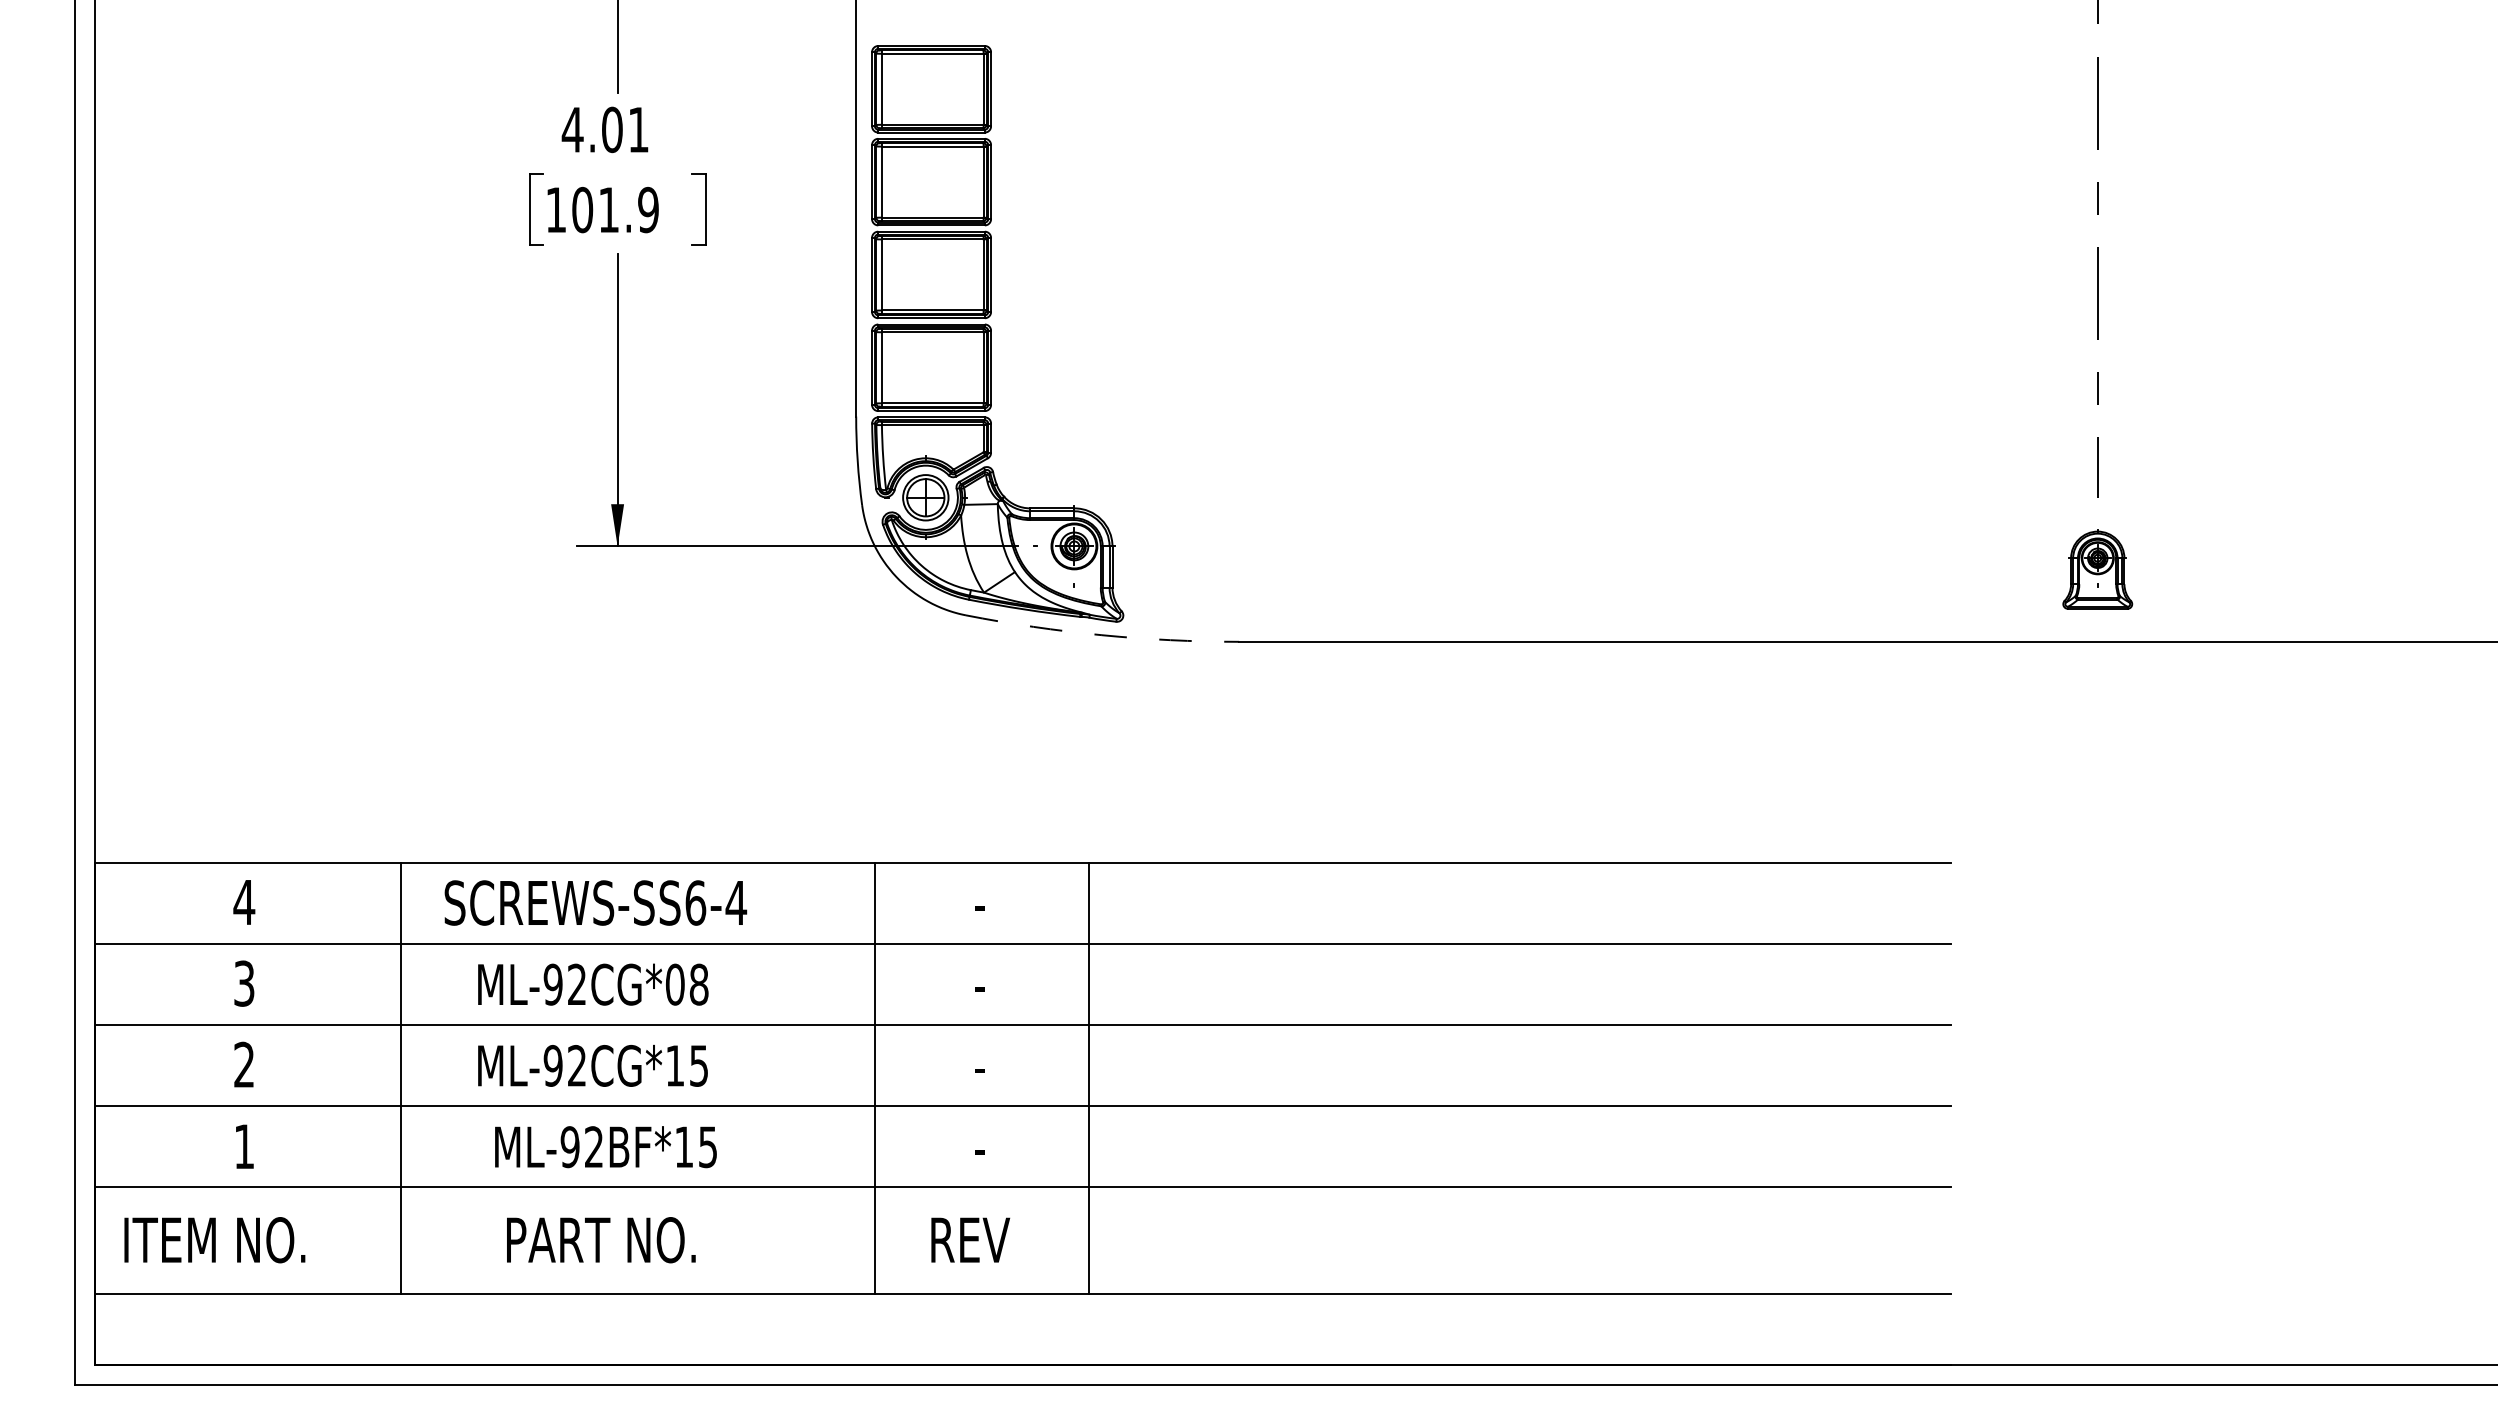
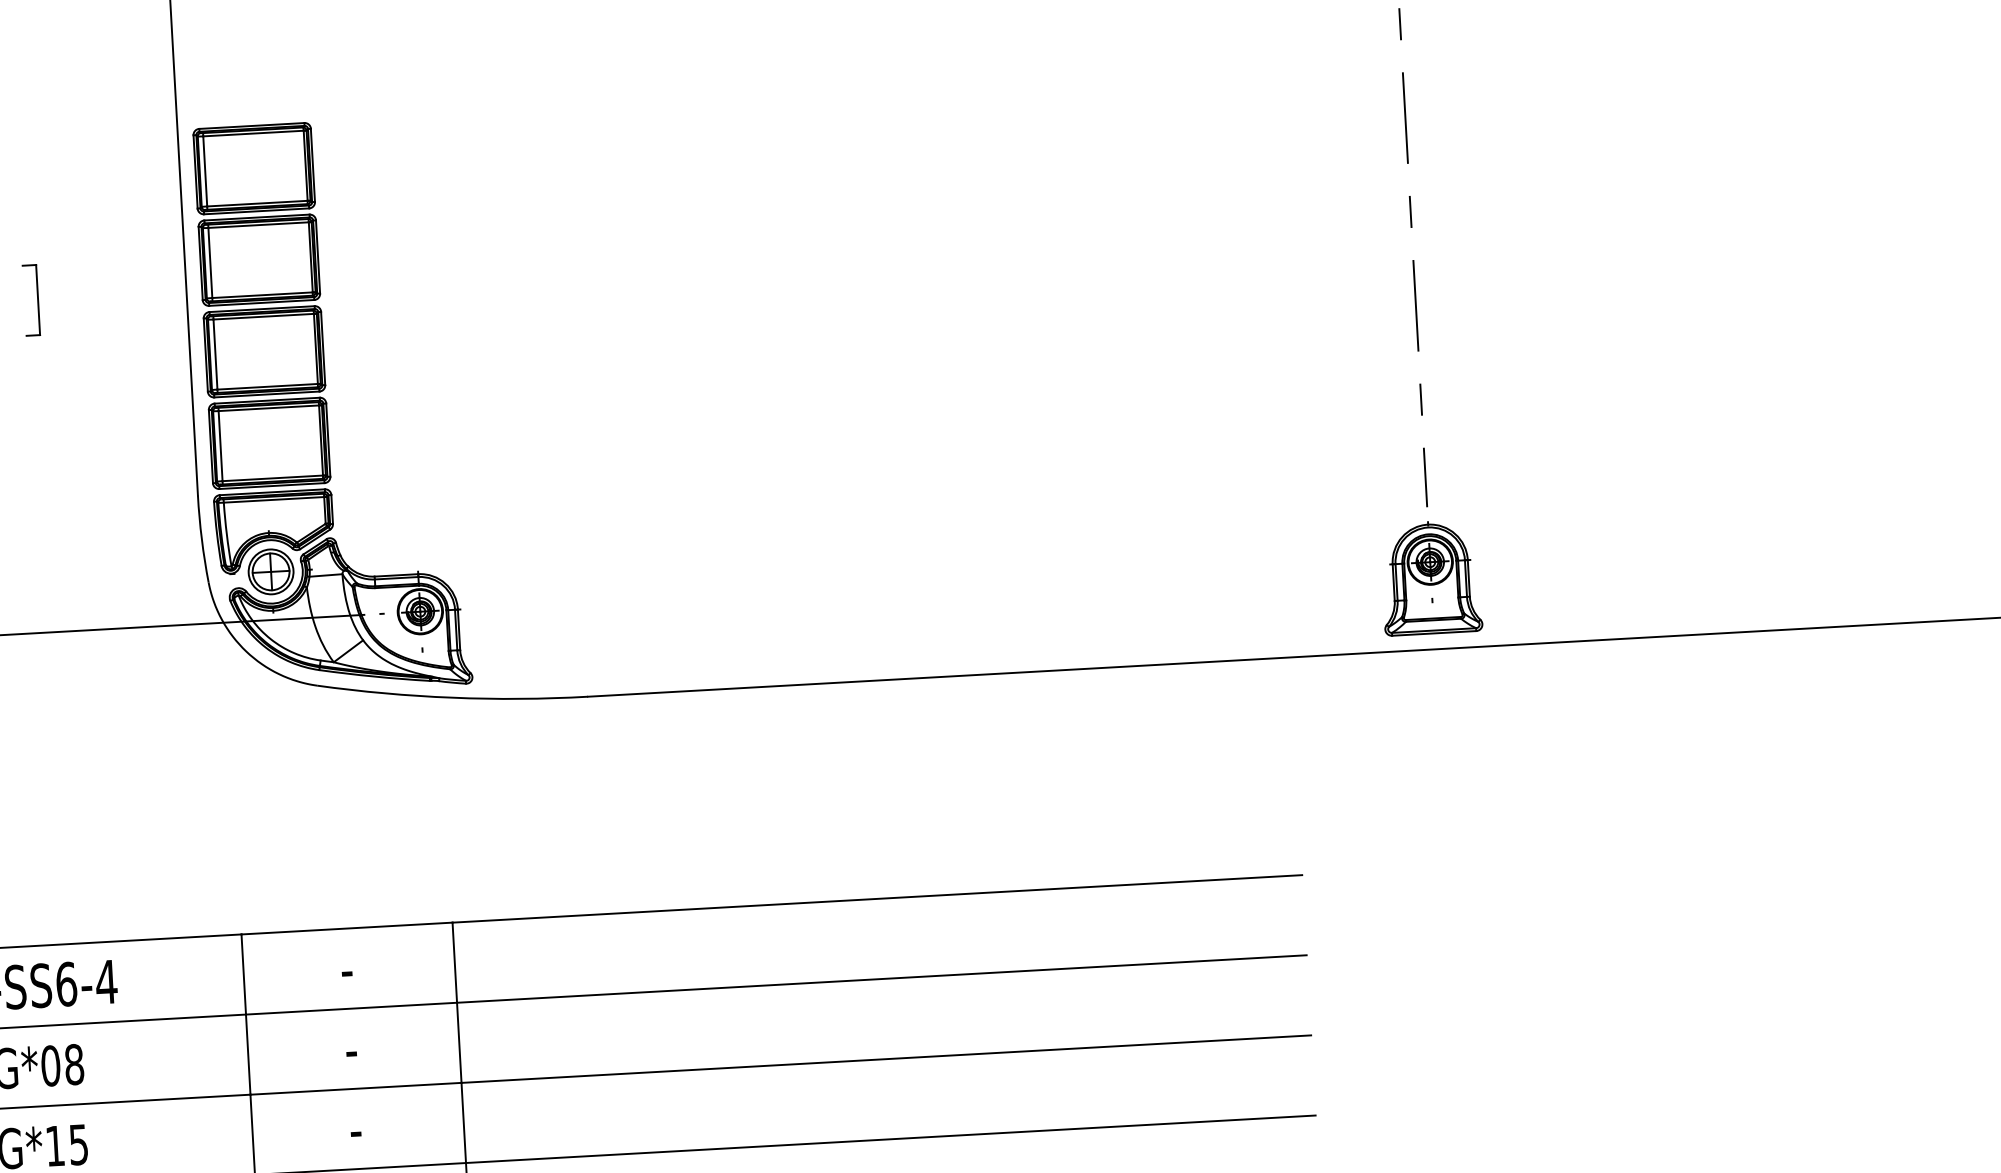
part: (2097, 569) -> (1430, 578), size x1.43
arc: (1101, 635) -> (451, 698), dashed -> solid

